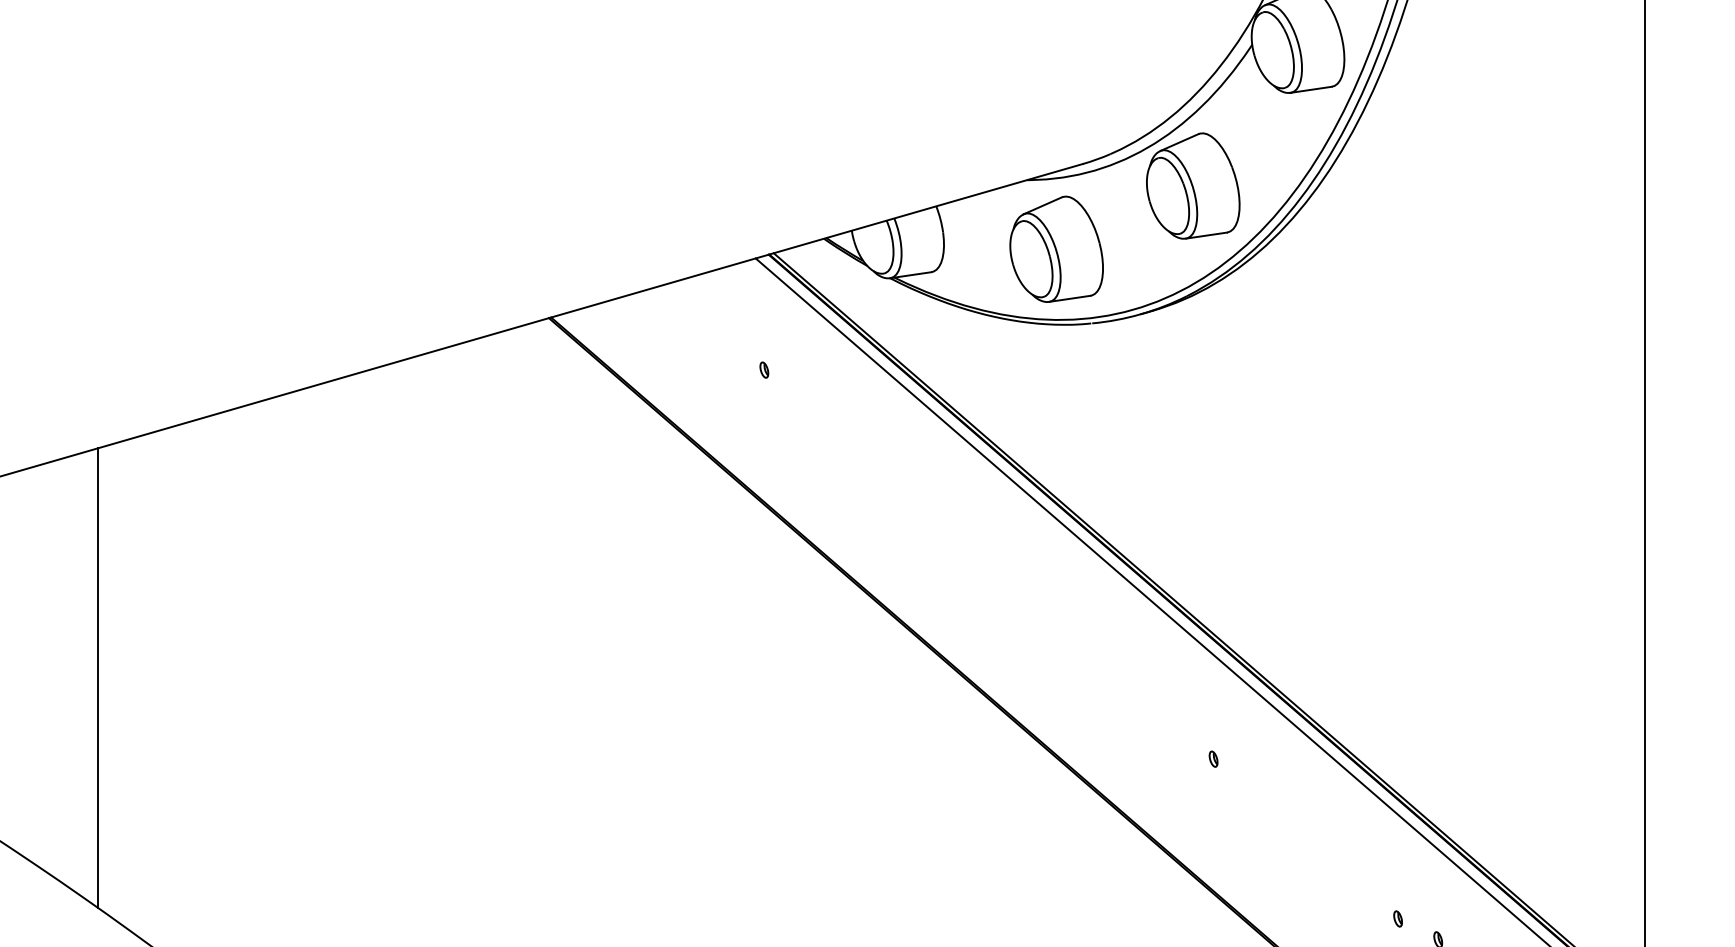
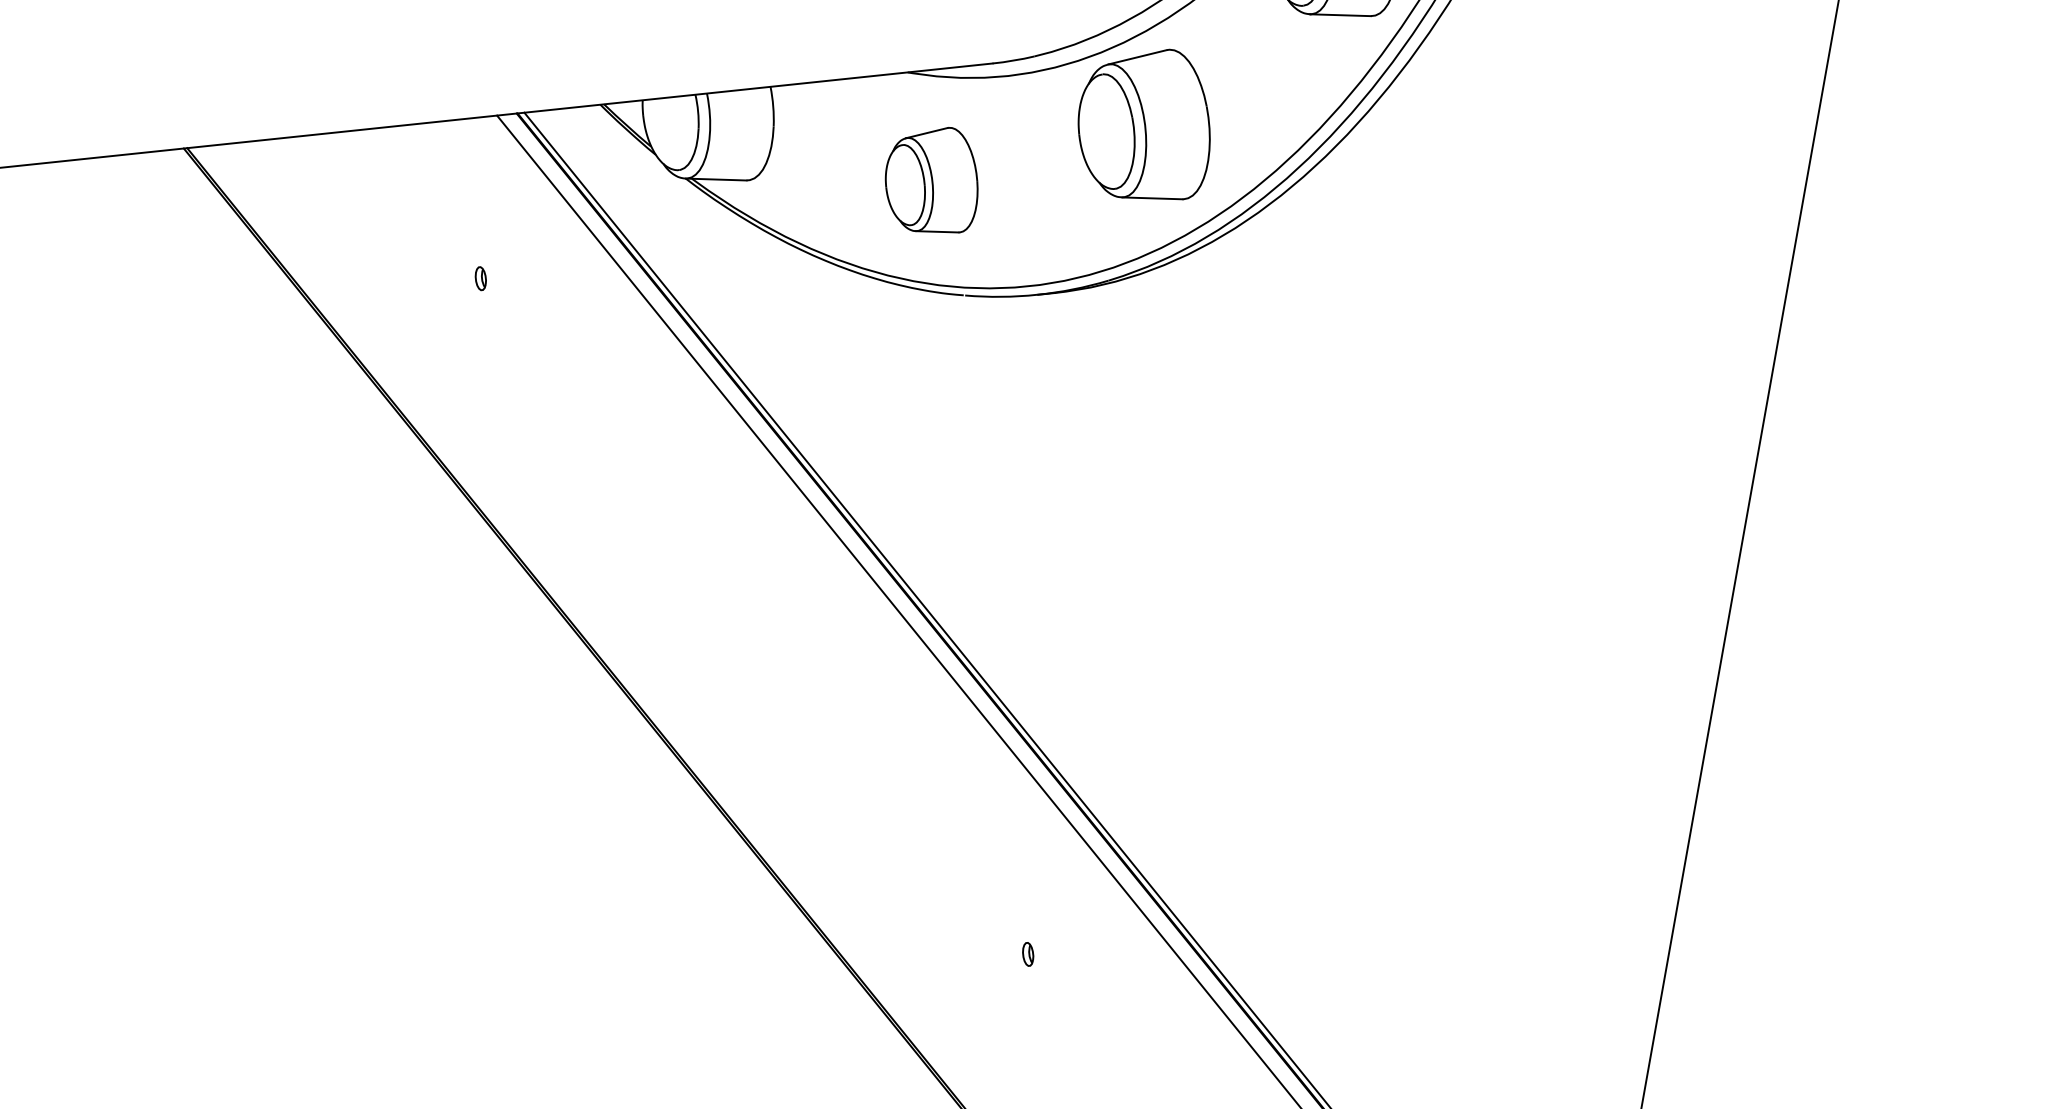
part: (1056, 248) -> (932, 178), size x0.7

